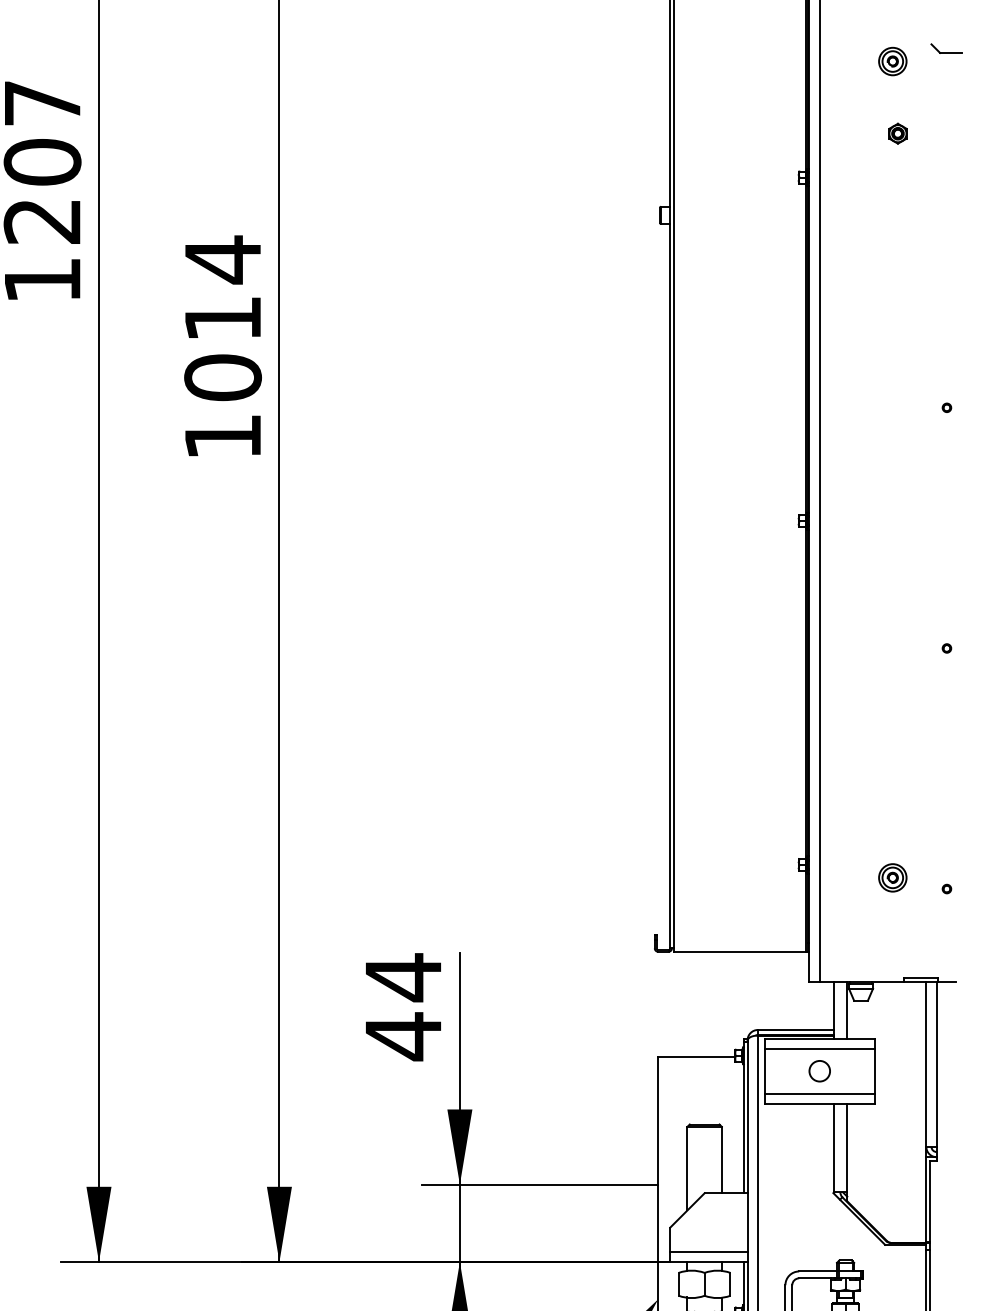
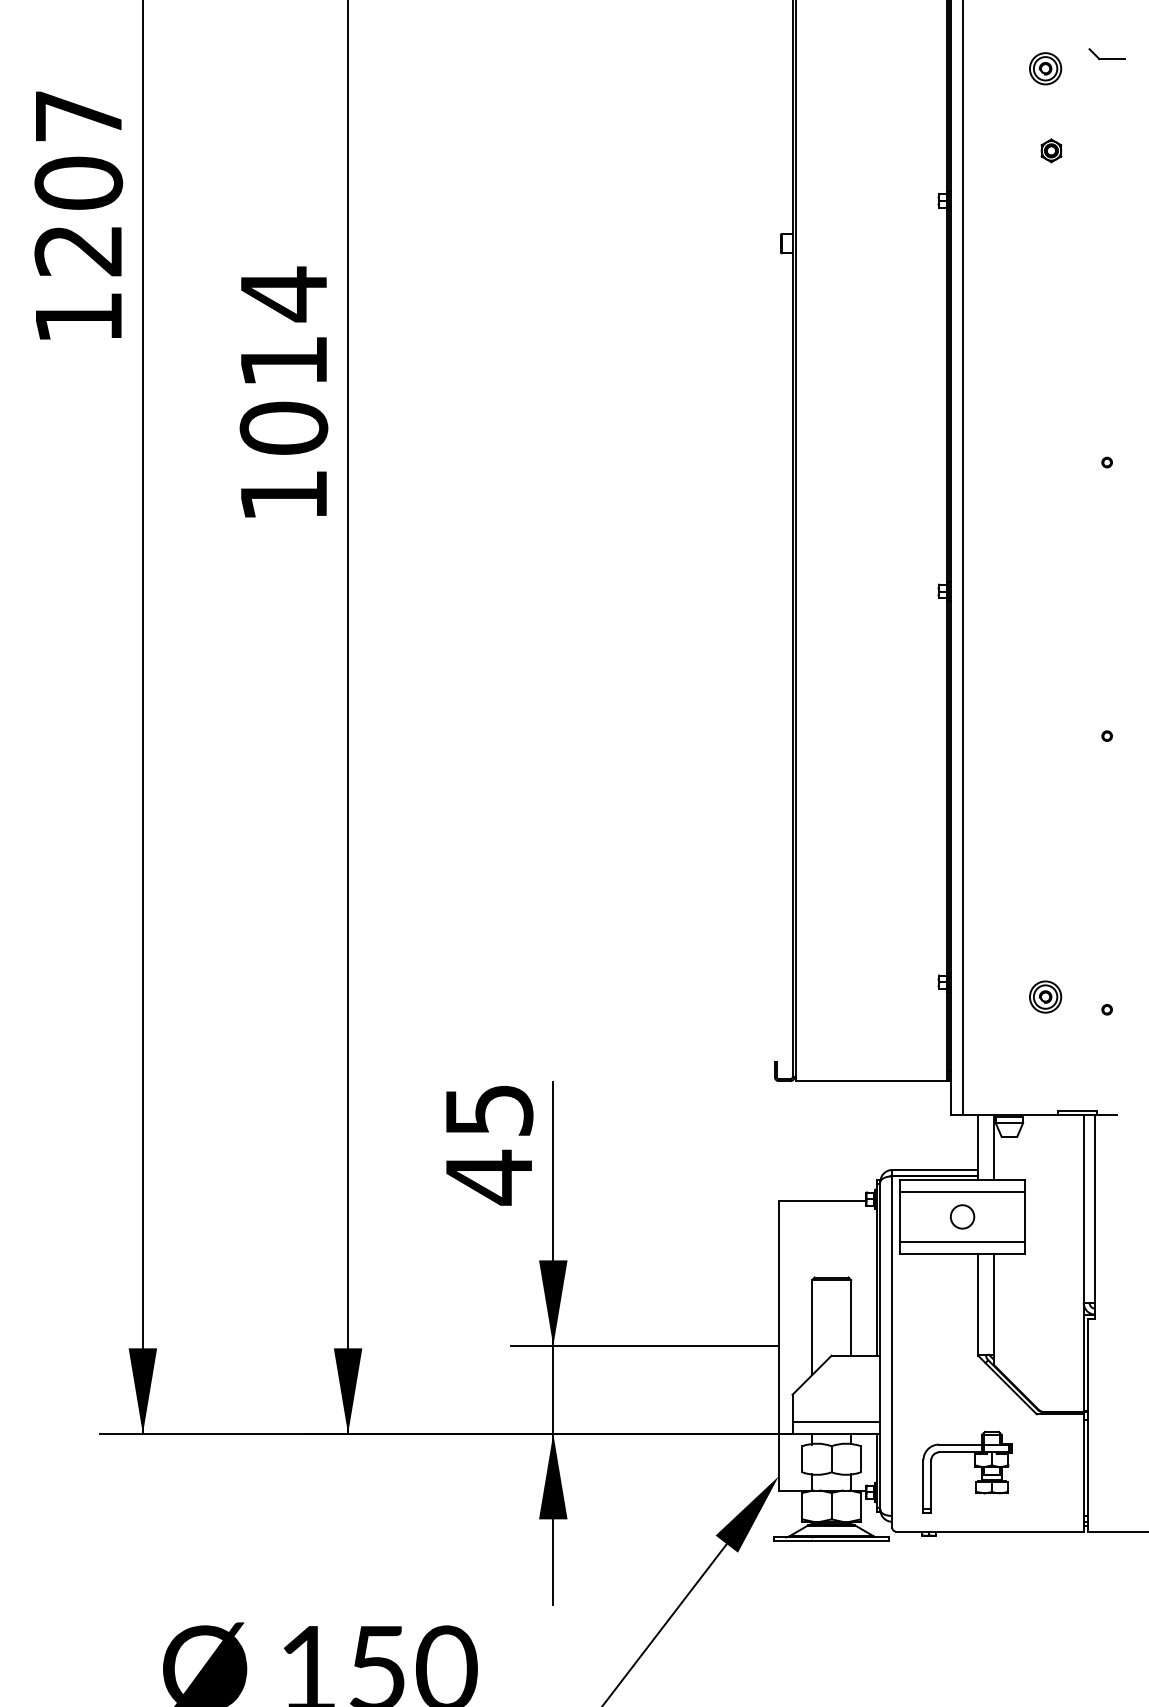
text: (403, 977) -> (489, 1110), 44 -> 45

